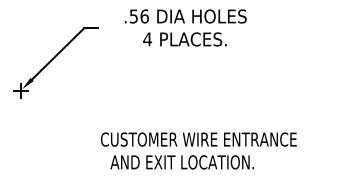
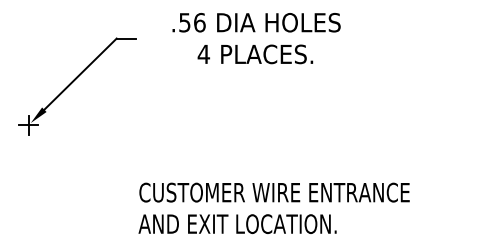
text: (182, 161) -> (237, 223), moved

